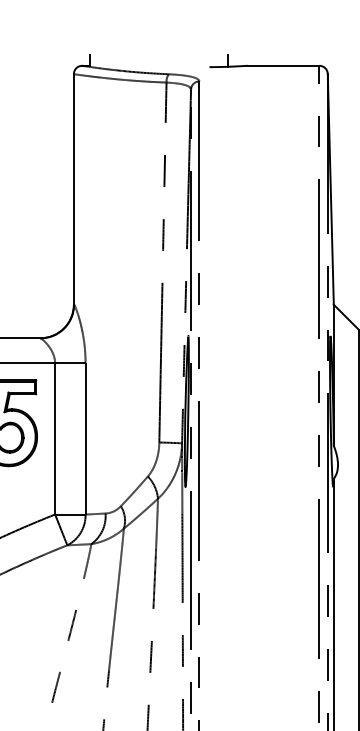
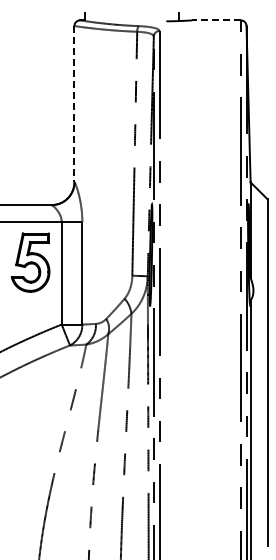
line: (283, 65) -> (216, 20), solid -> dashed
line: (74, 189) -> (74, 104), solid -> dashed

